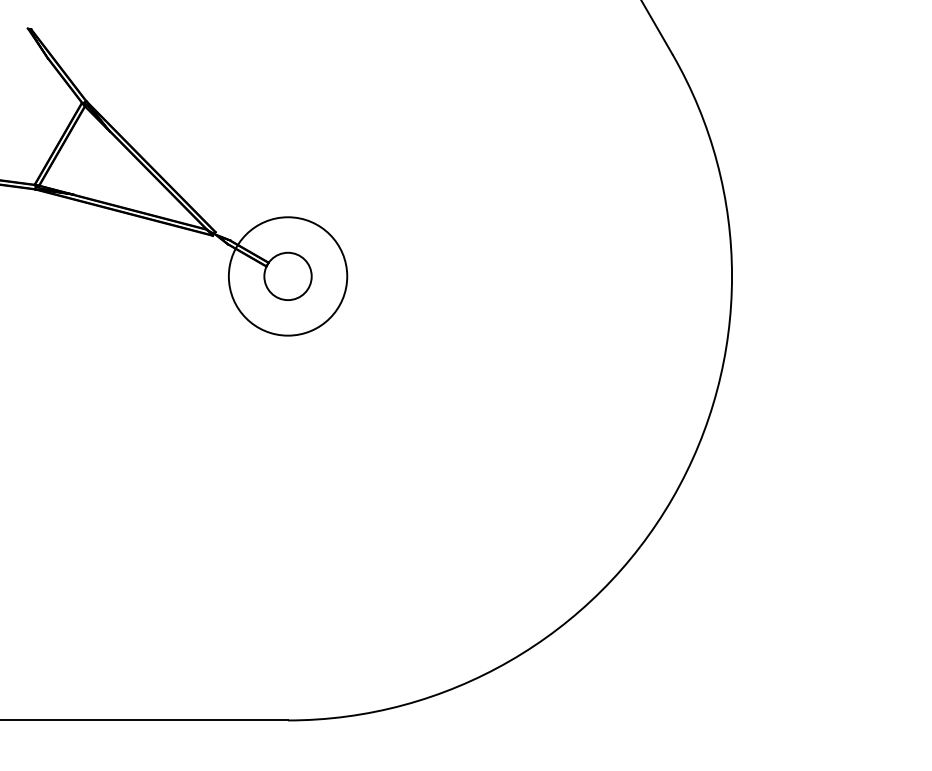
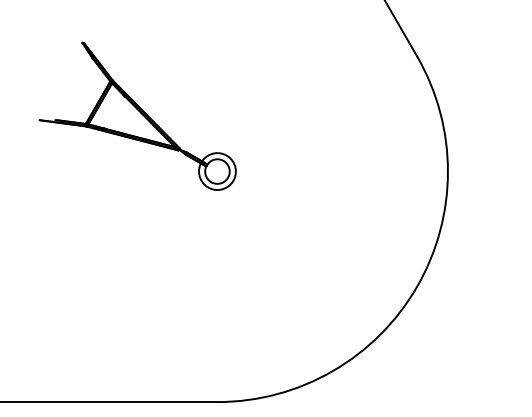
circle: (288, 276) -> (217, 171), size x0.6

